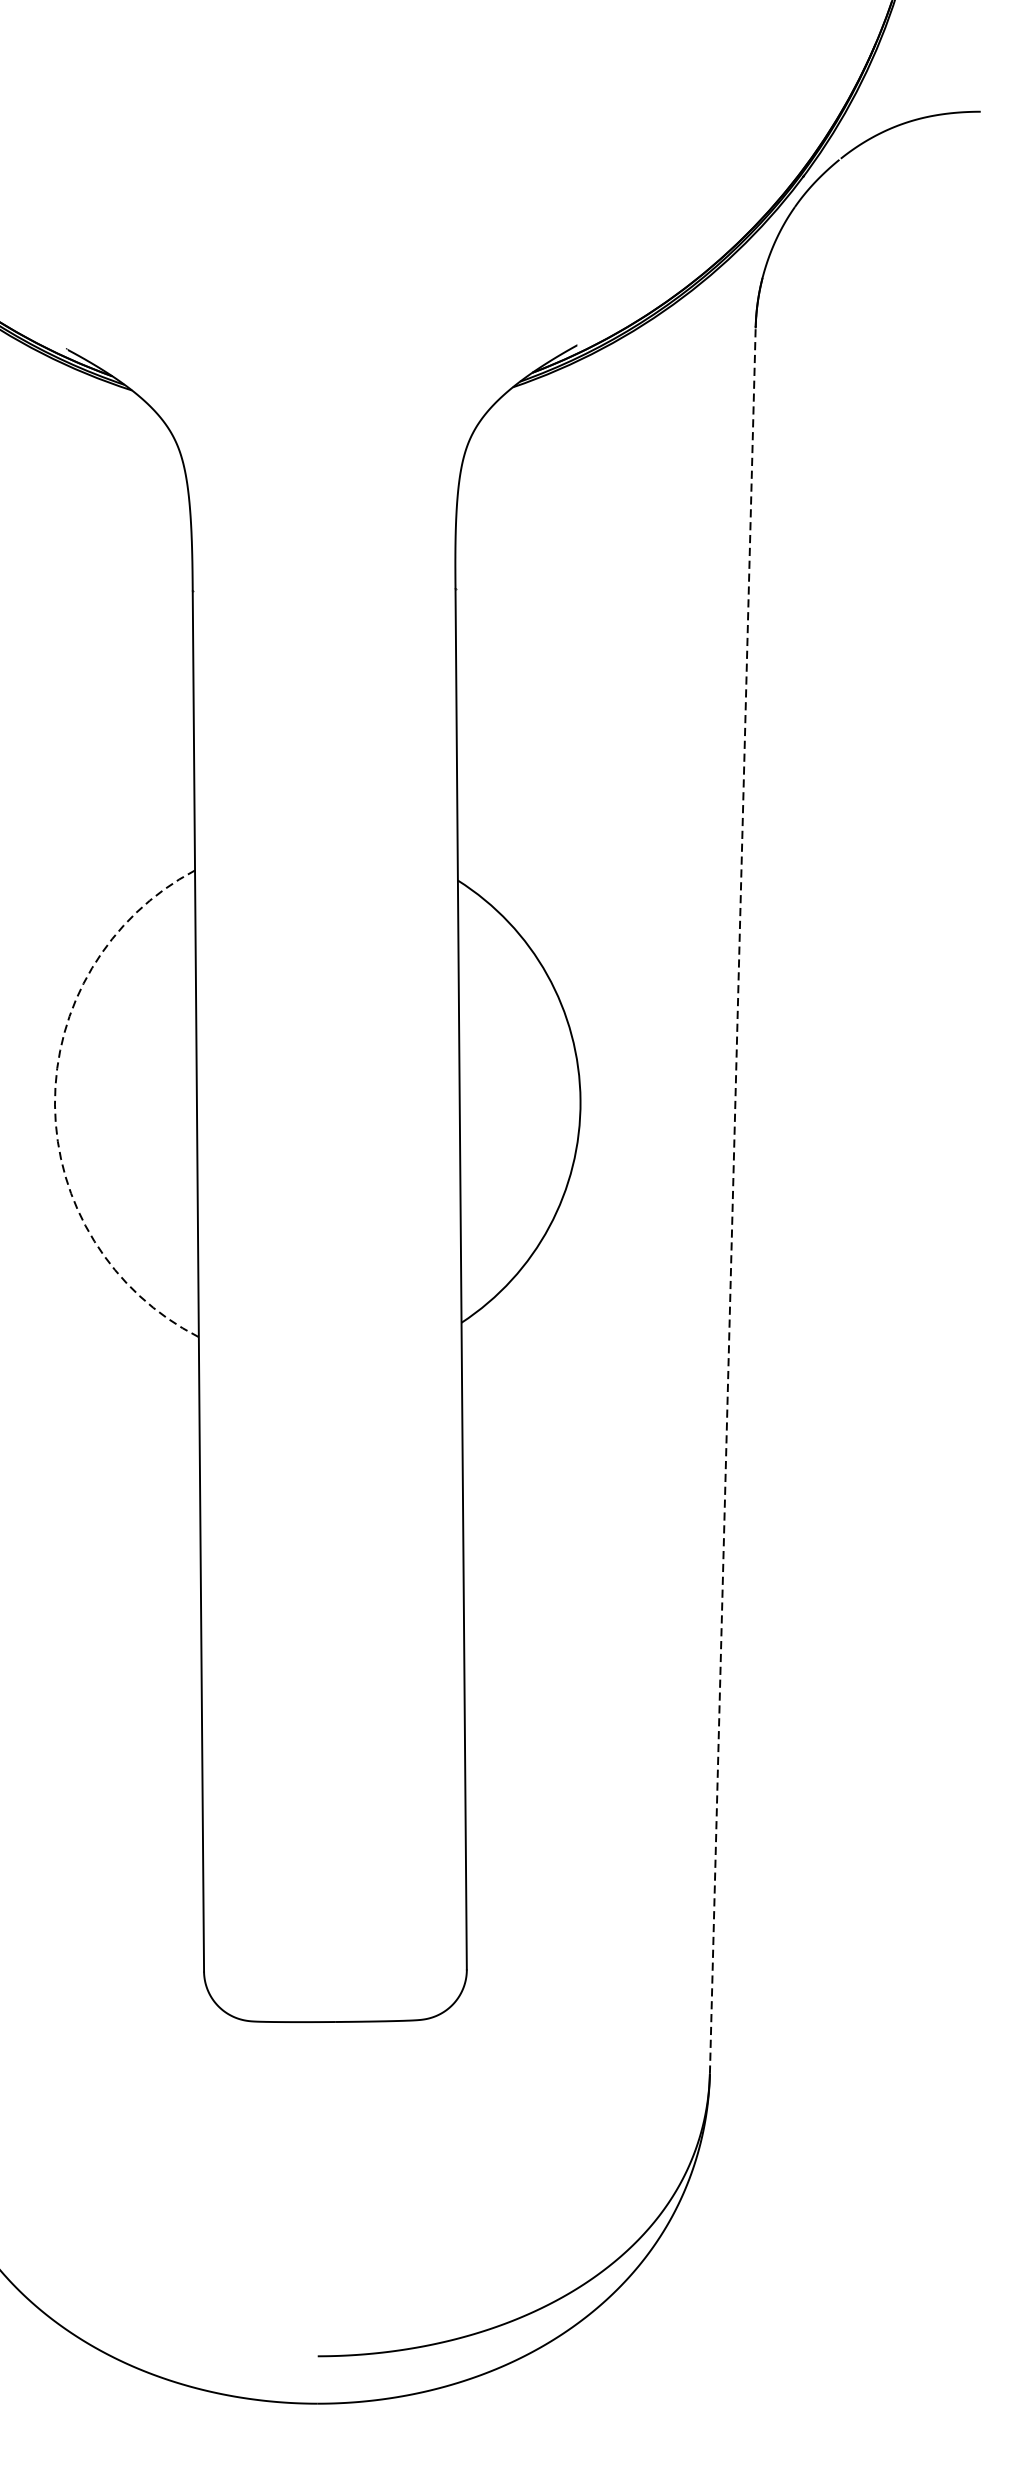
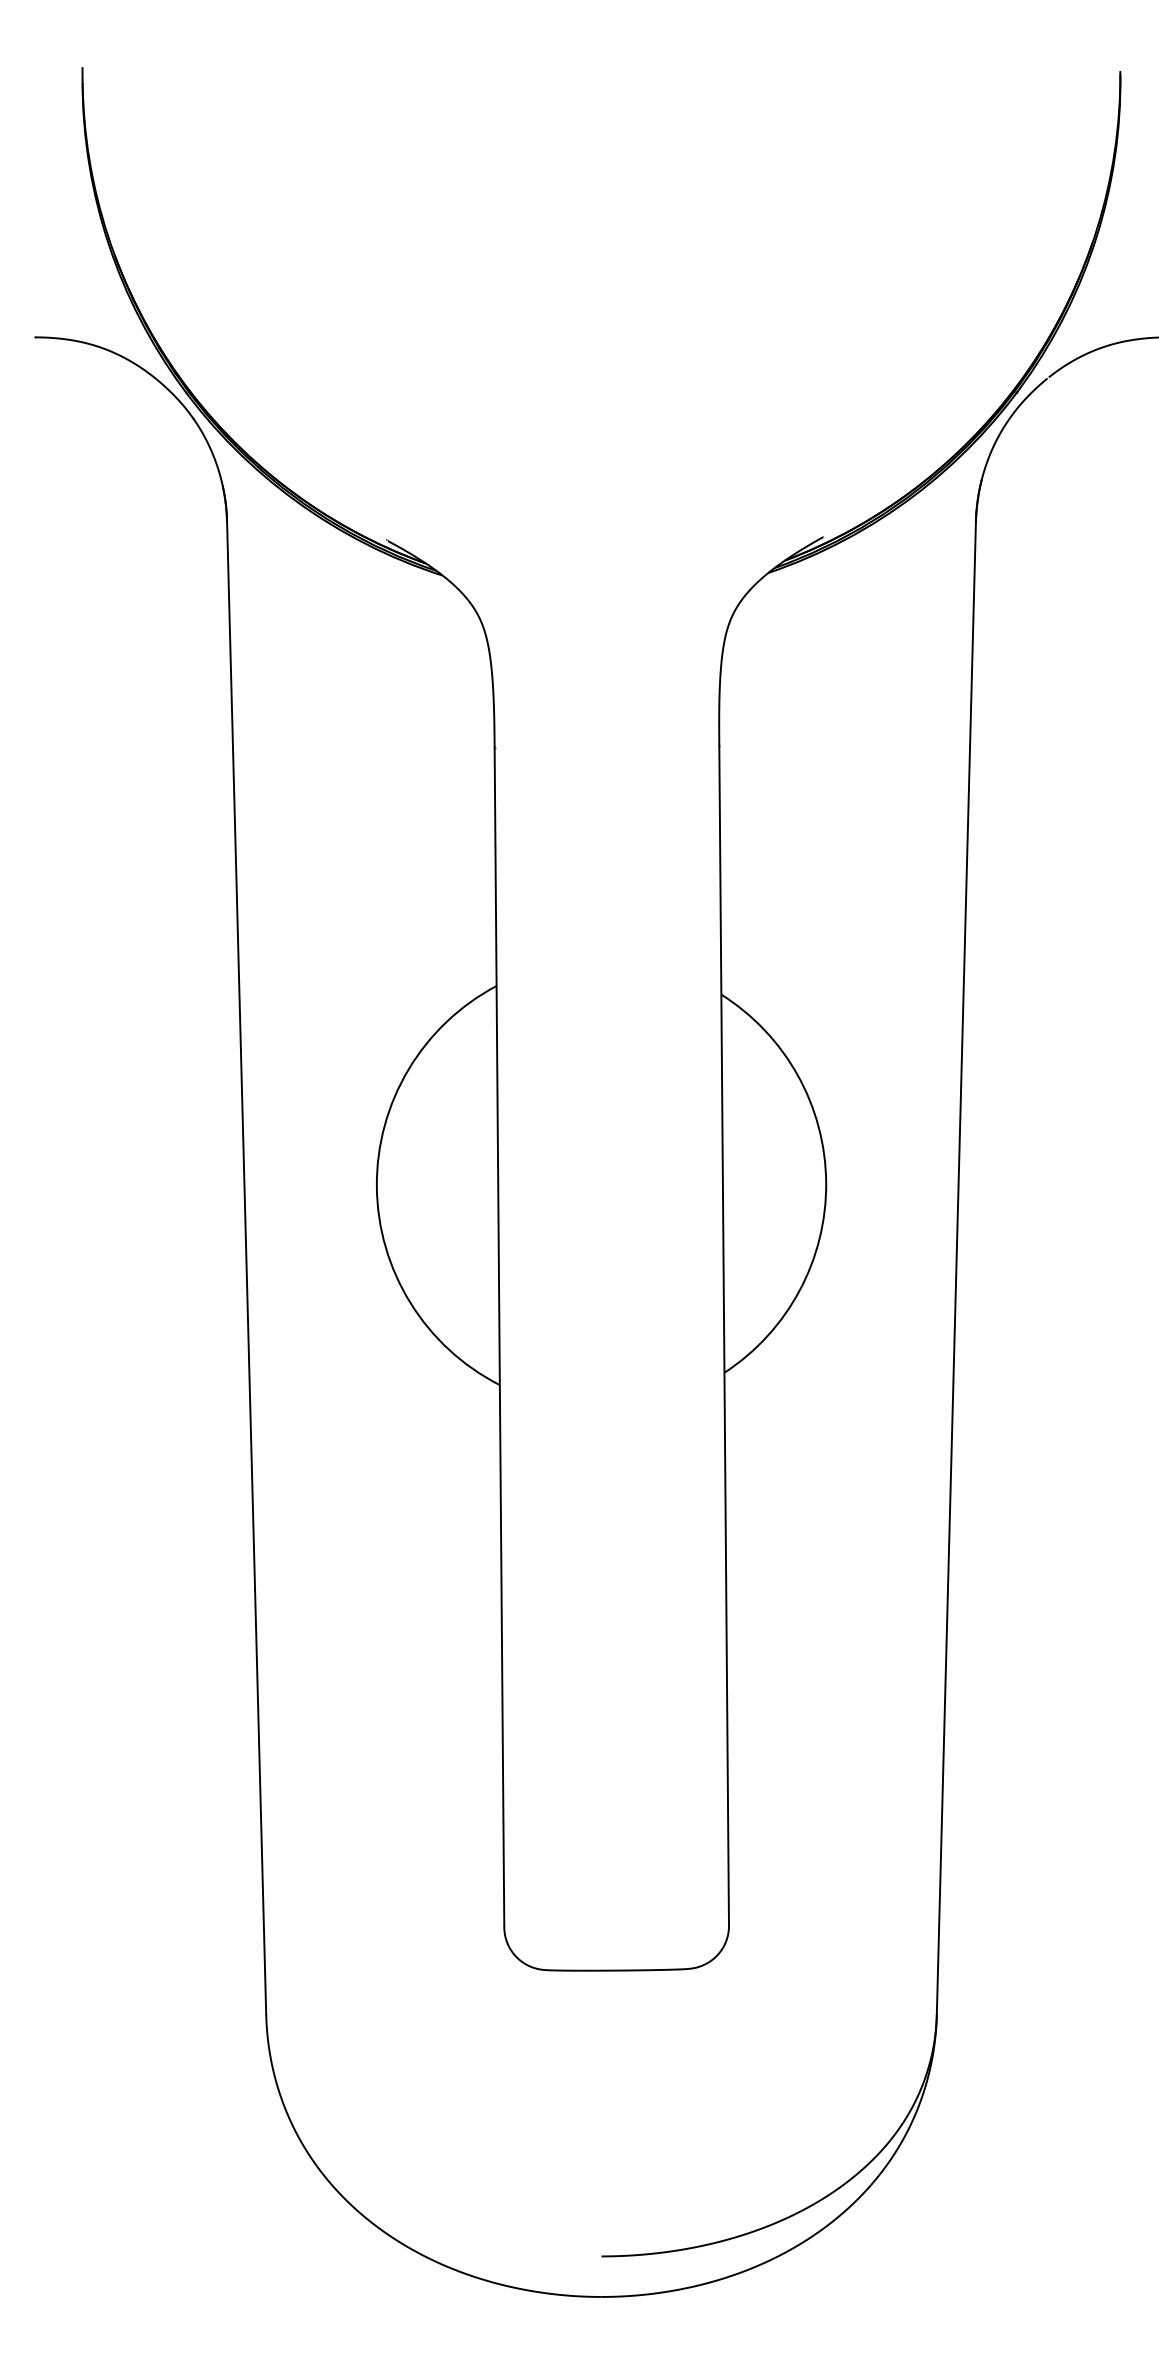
arc: (54, 1104) -> (376, 1186), dashed -> solid
line: (732, 1200) -> (956, 1268), dashed -> solid

